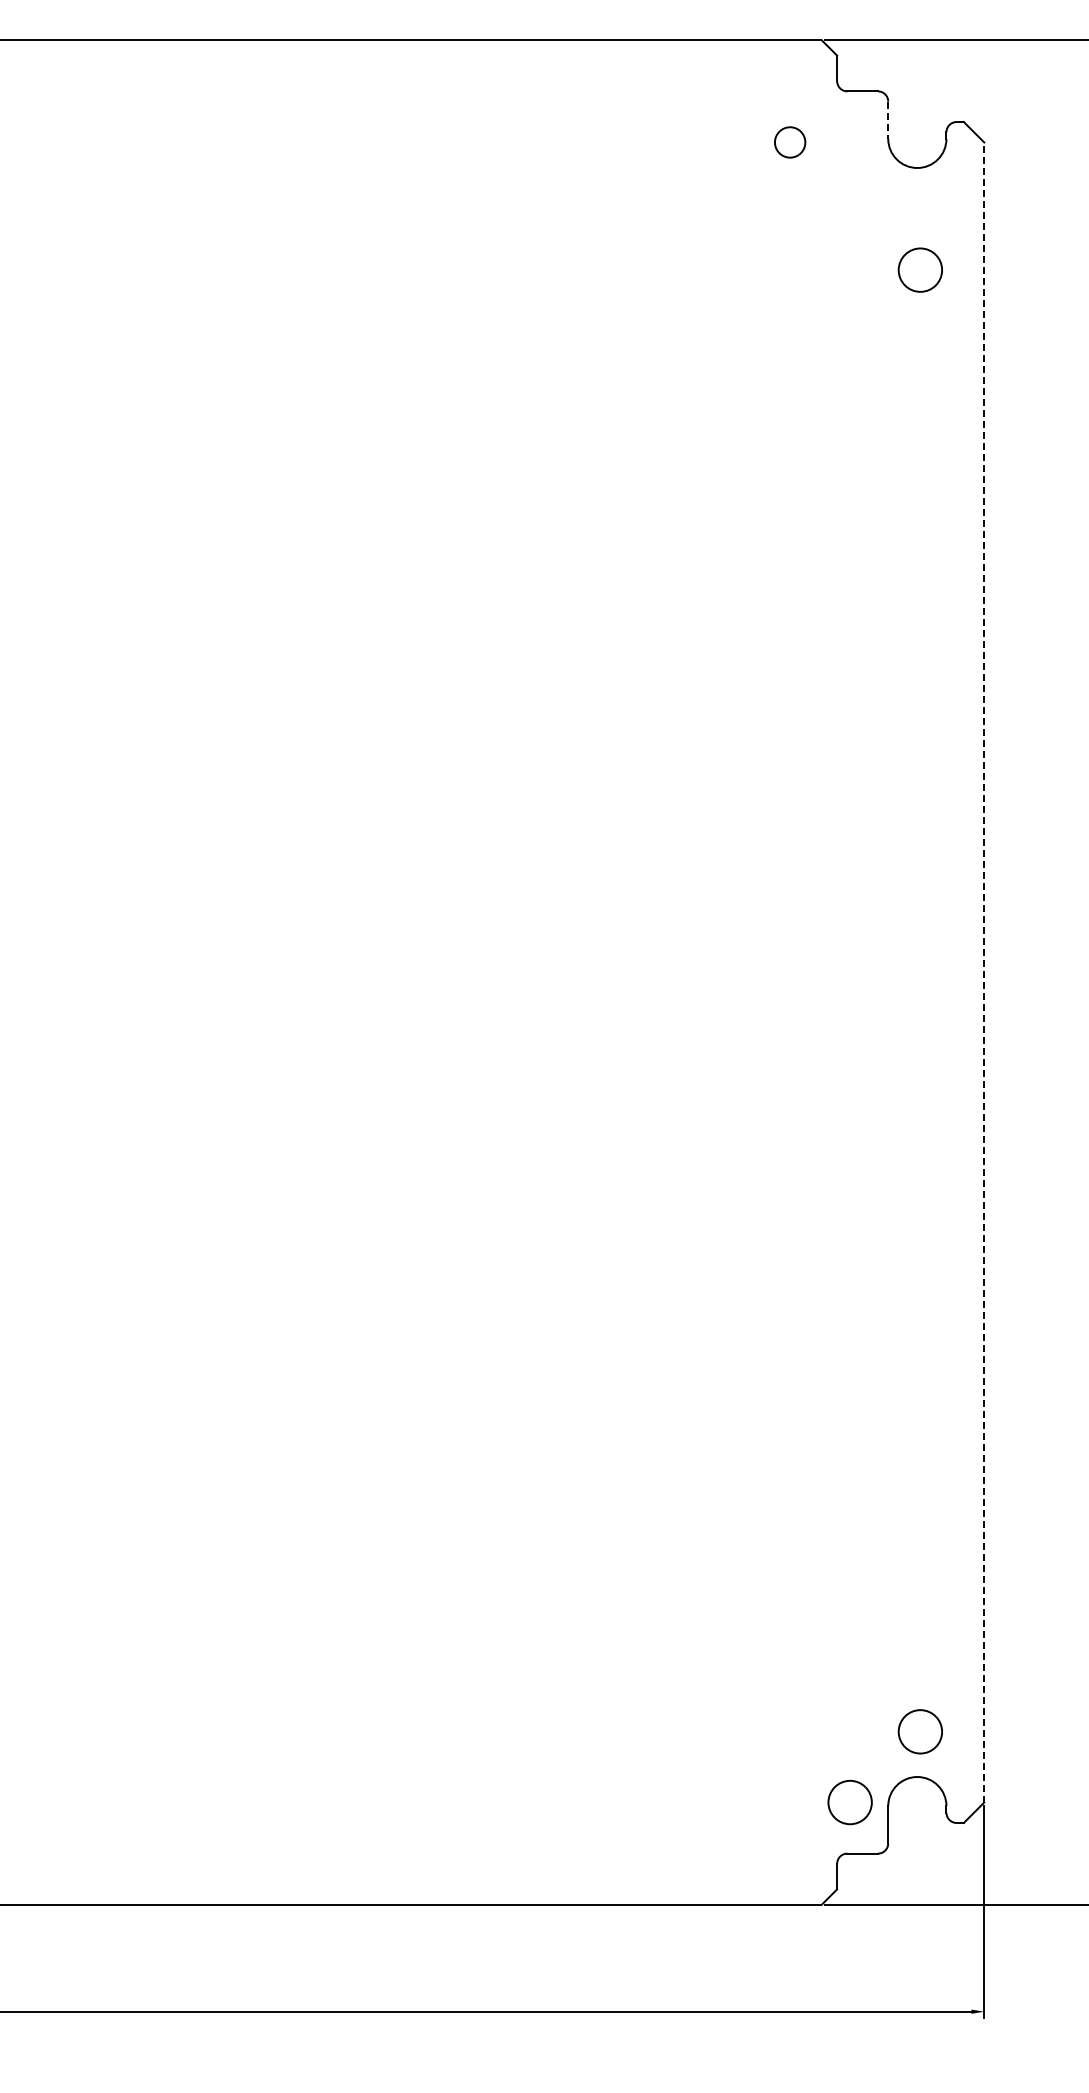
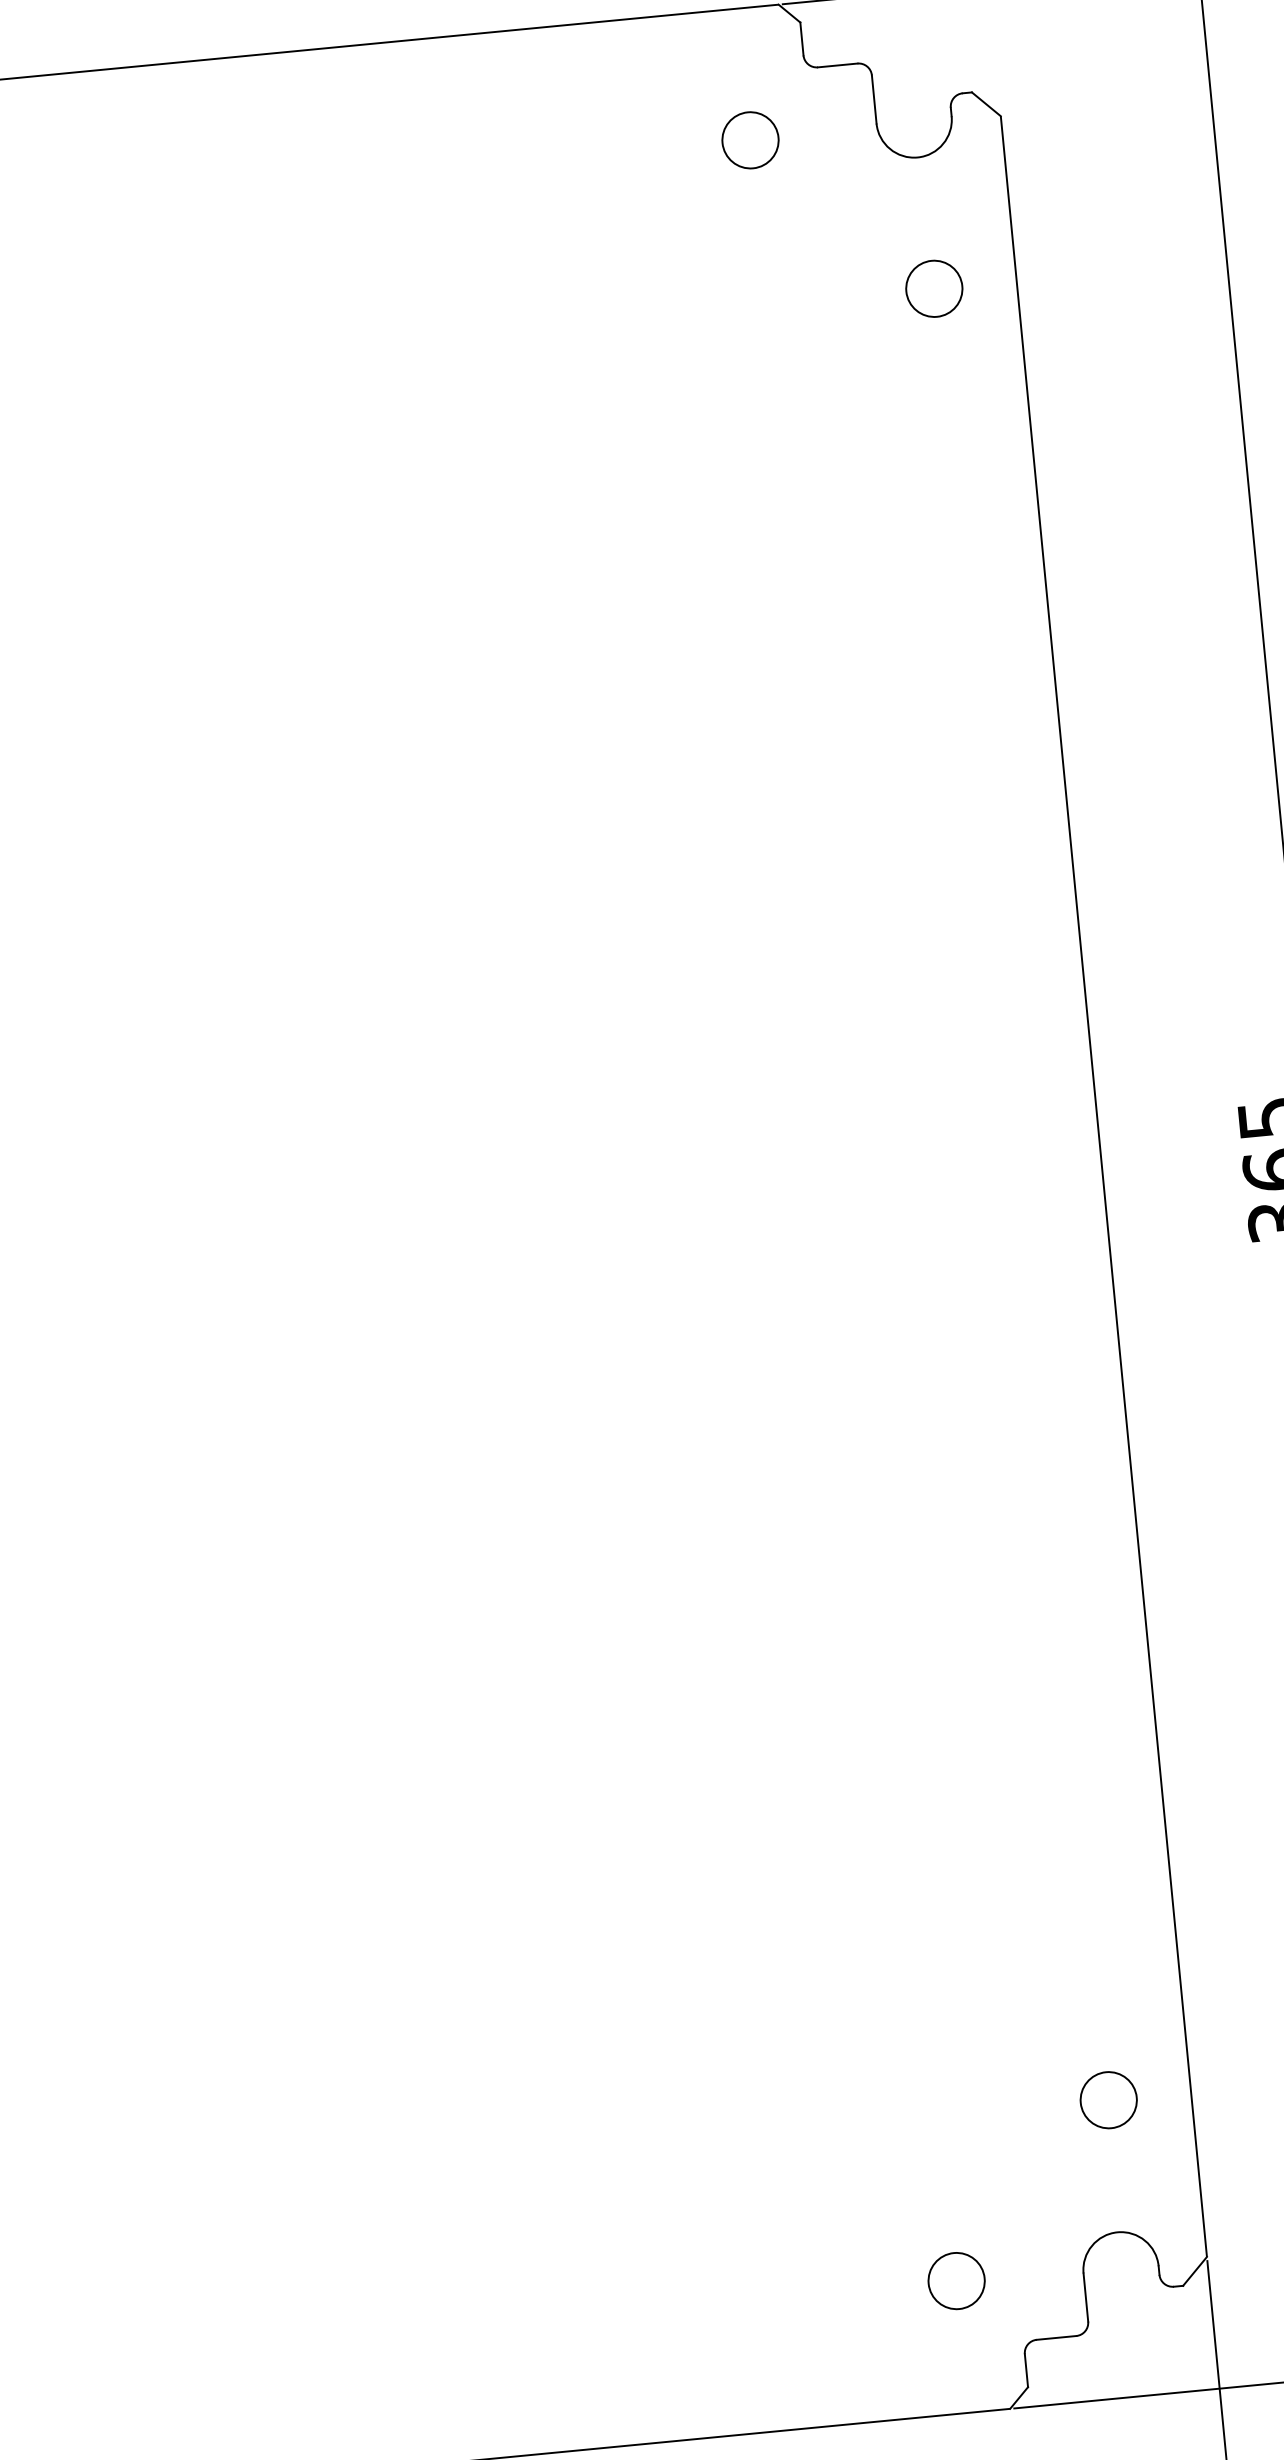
line: (888, 120) -> (874, 99), dashed -> solid
circle: (789, 142) -> (749, 140), size x1.43
line: (984, 972) -> (1104, 1186), dashed -> solid
circle: (919, 1731) -> (1107, 2099), moved
circle: (849, 1802) -> (955, 2281), moved

